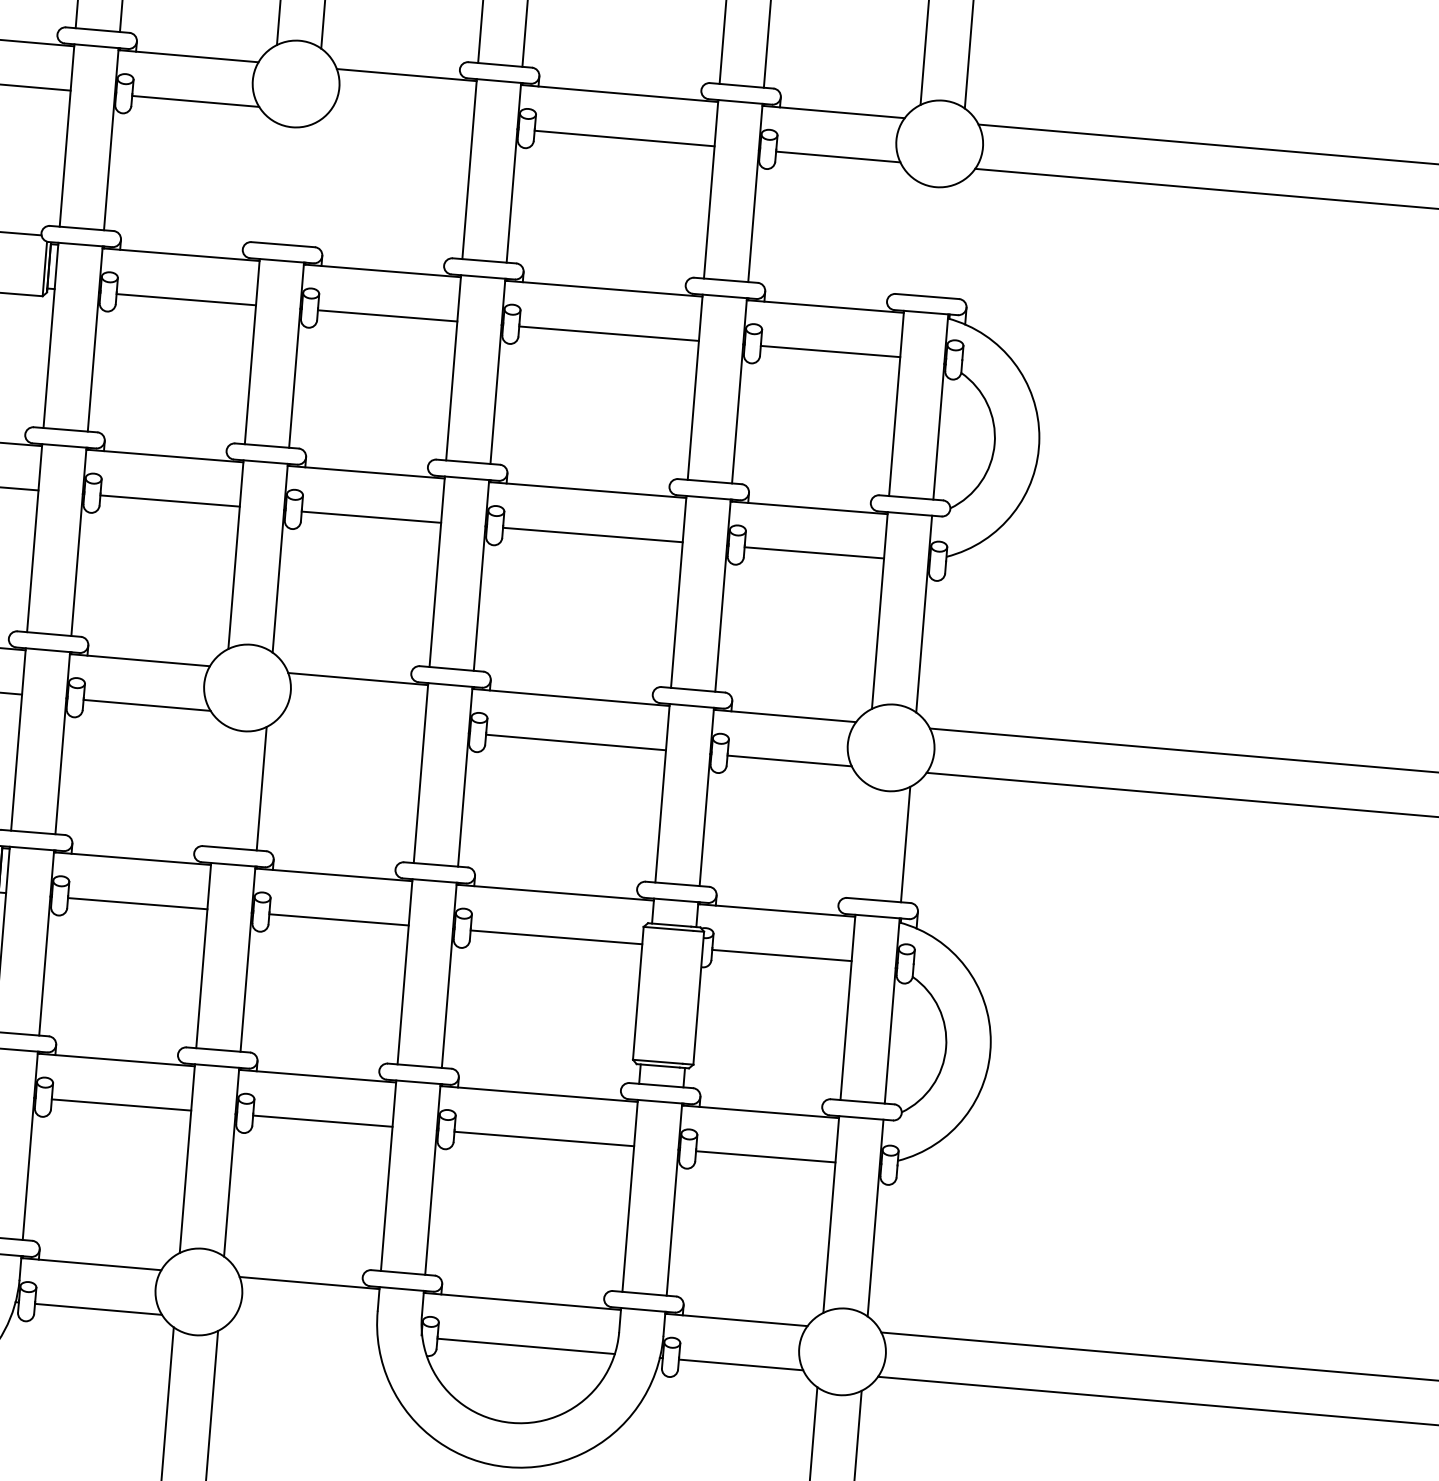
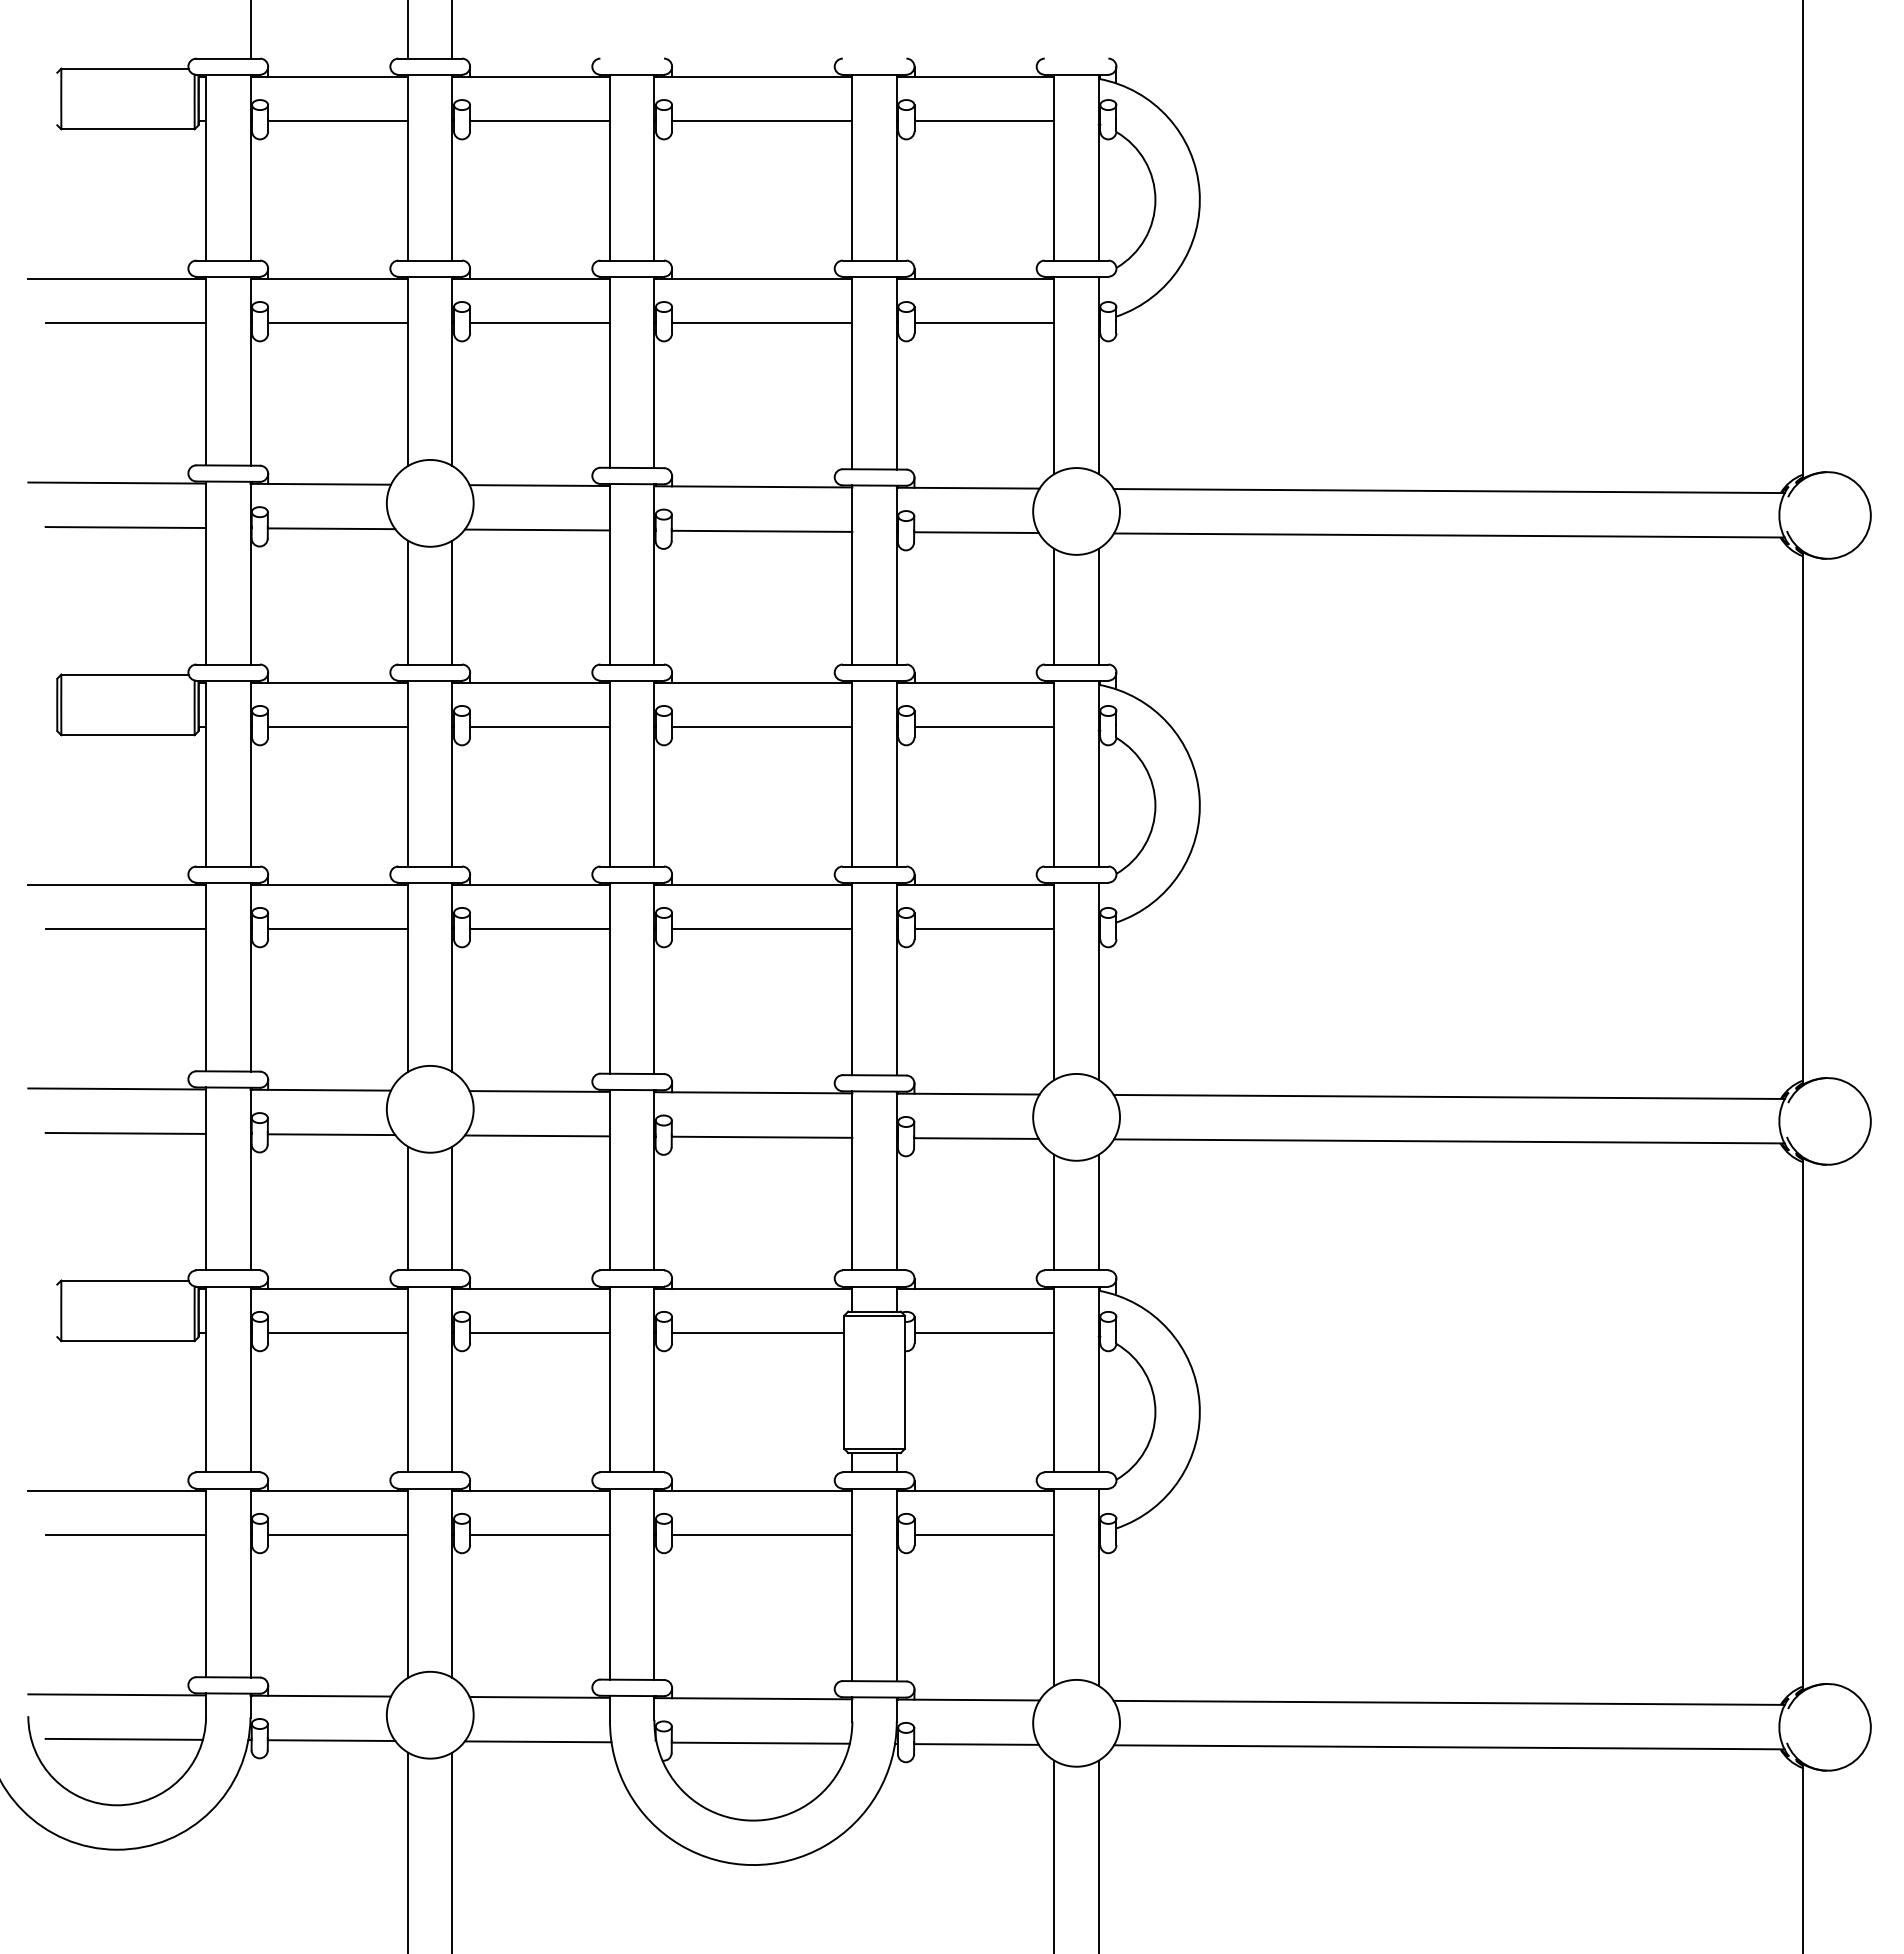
line: (400, 118) -> (537, 529), added
line: (266, 181) -> (408, 602), added
line: (310, 184) -> (452, 602), added
line: (910, 236) -> (1054, 606), added
line: (953, 240) -> (1098, 606), added
line: (352, 722) -> (537, 1135), added
line: (217, 785) -> (408, 1208), added
line: (861, 840) -> (1054, 1212), added
line: (303, 1326) -> (537, 1741), added

